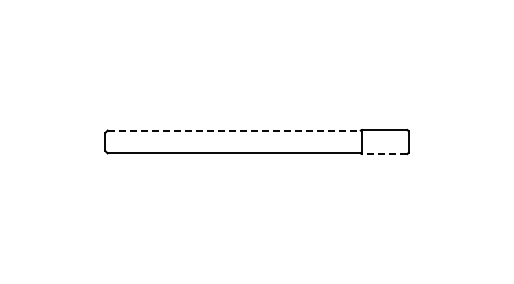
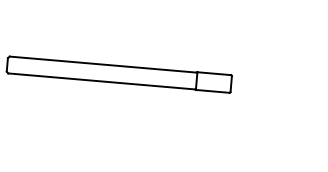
line: (234, 130) -> (103, 64), dashed -> solid
line: (384, 153) -> (212, 91), dashed -> solid

